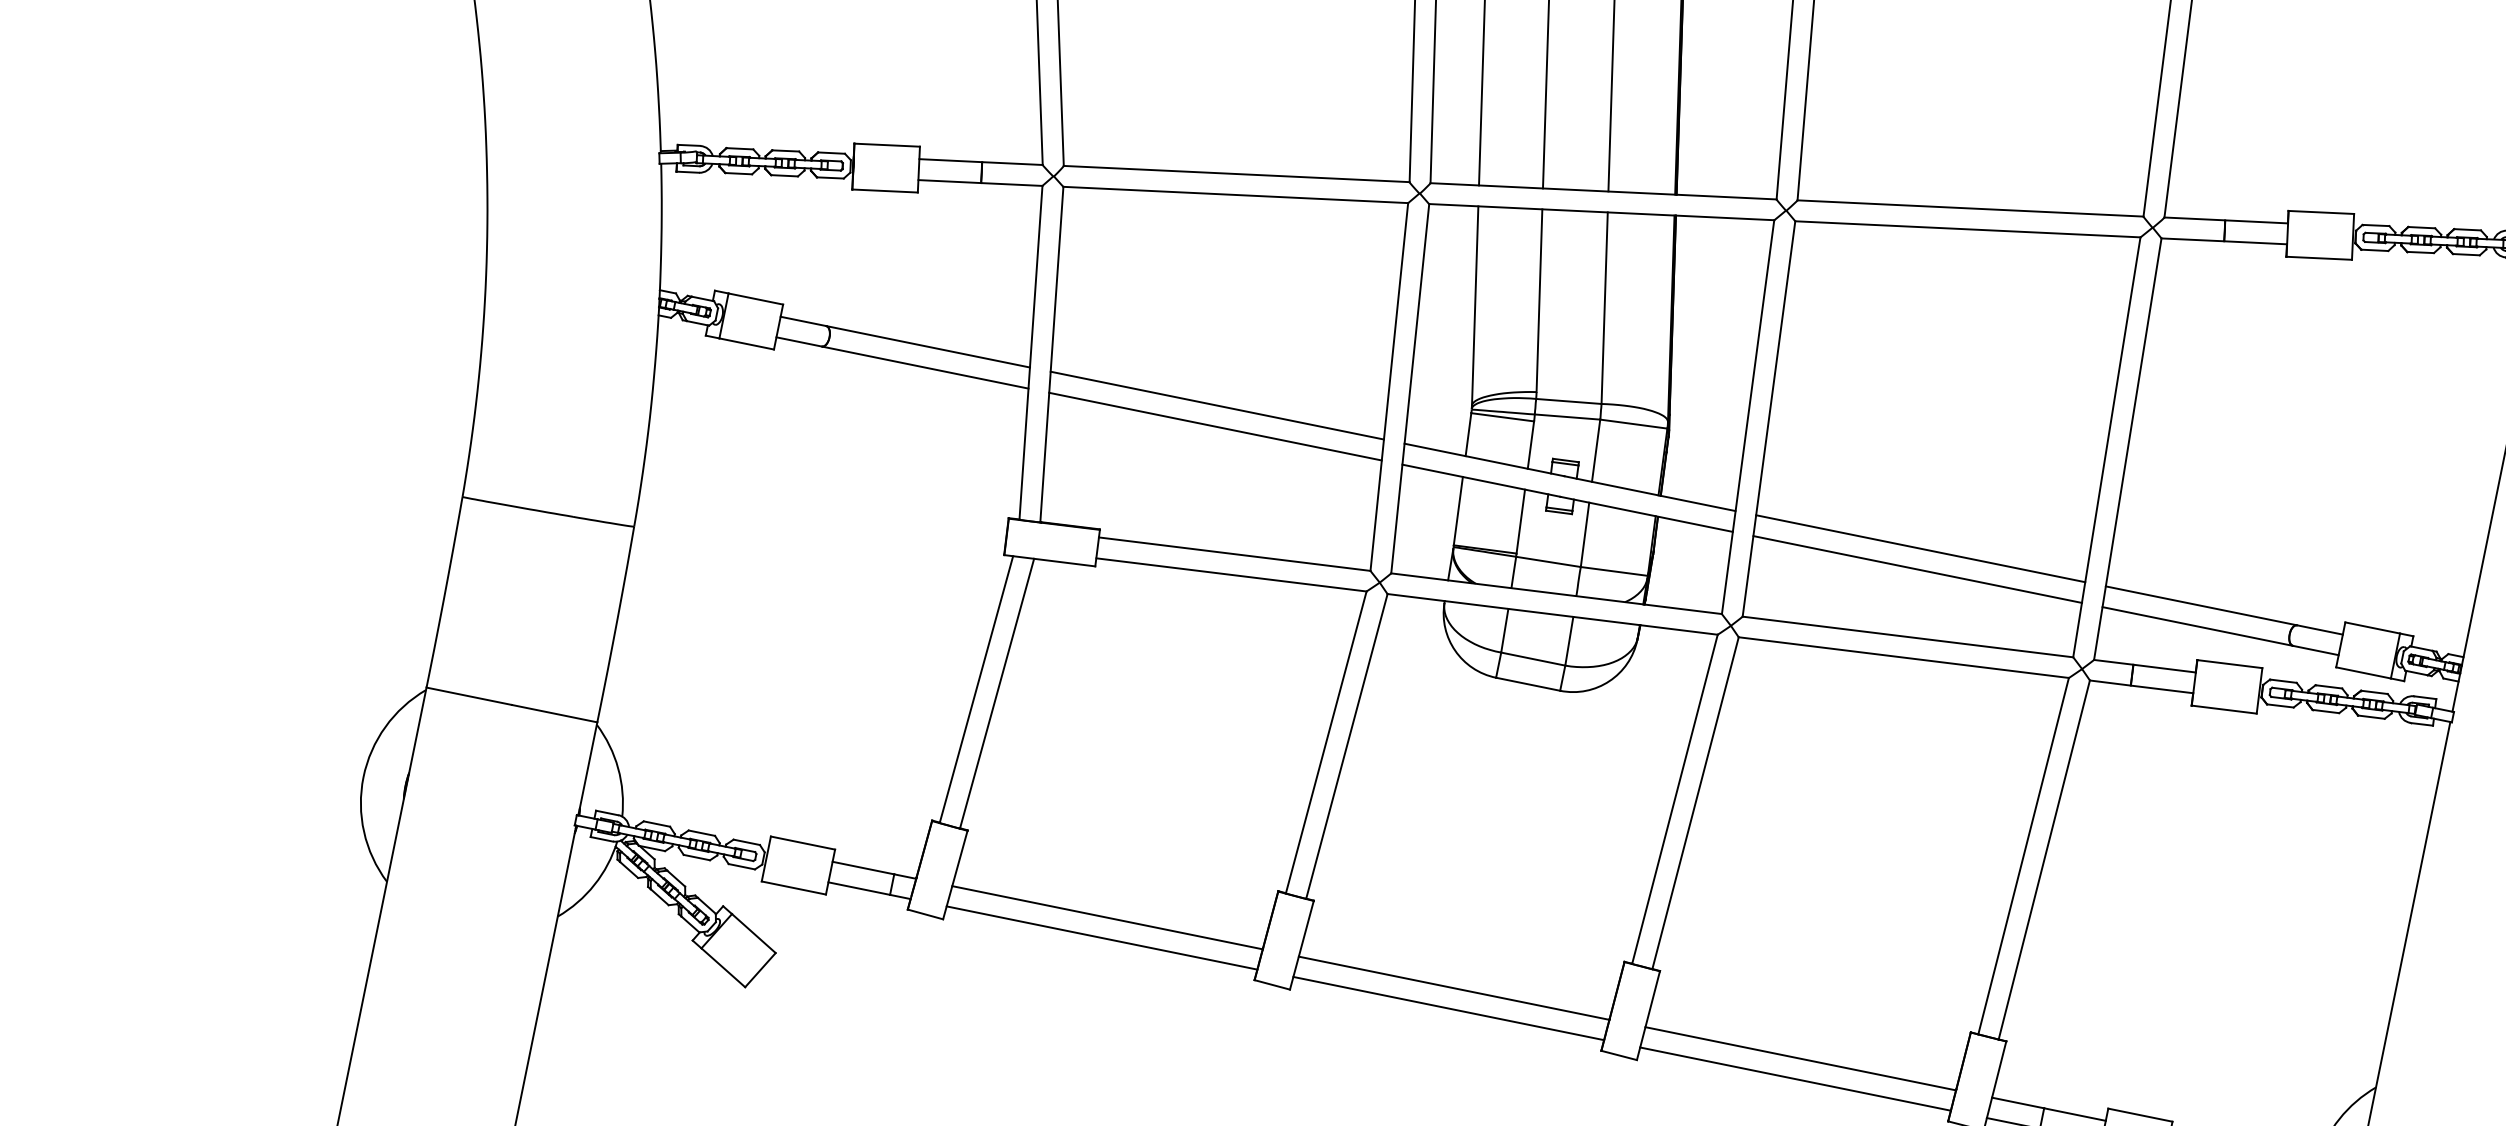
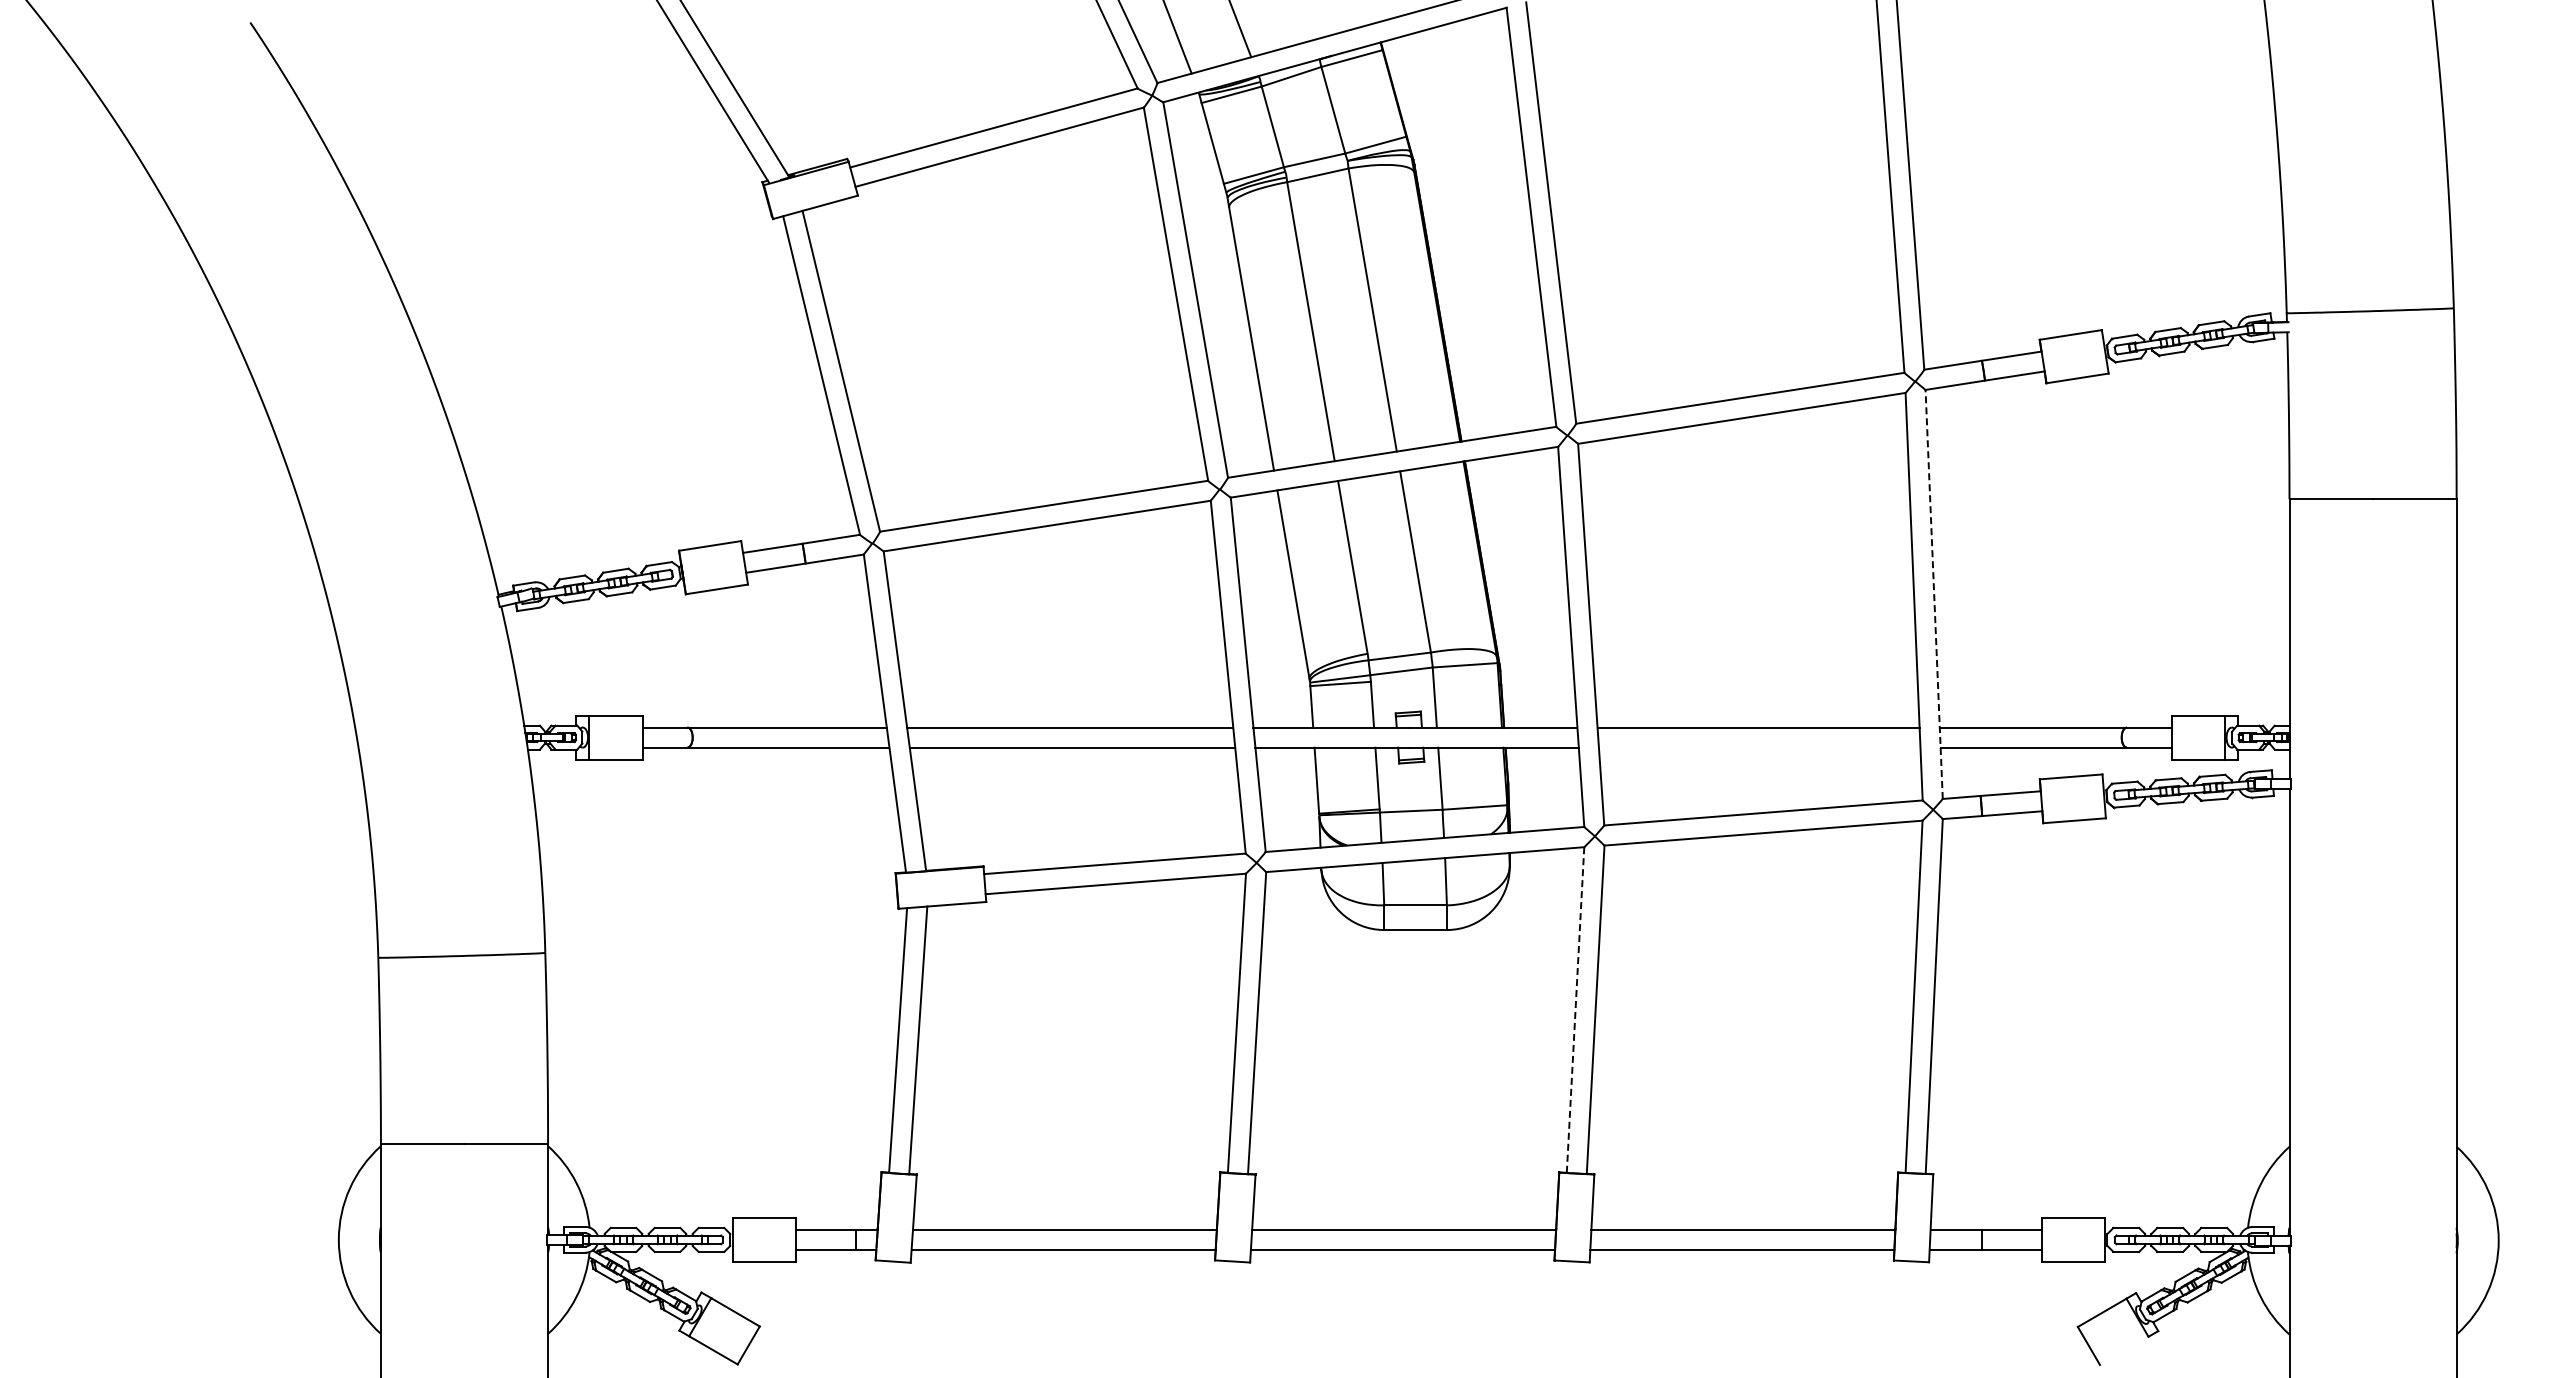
line: (2128, 449) -> (1934, 594), solid -> dashed
line: (1917, 569) -> (1759, 747), removed
line: (1674, 799) -> (1575, 1010), solid -> dashed

